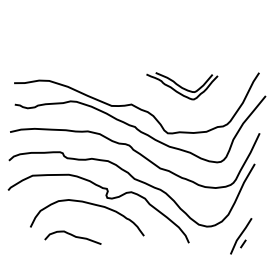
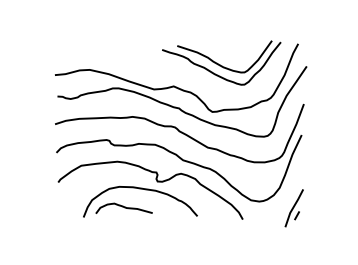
part: (181, 84) -> (221, 62), size x1.67
curve: (72, 236) -> (123, 207), moved

